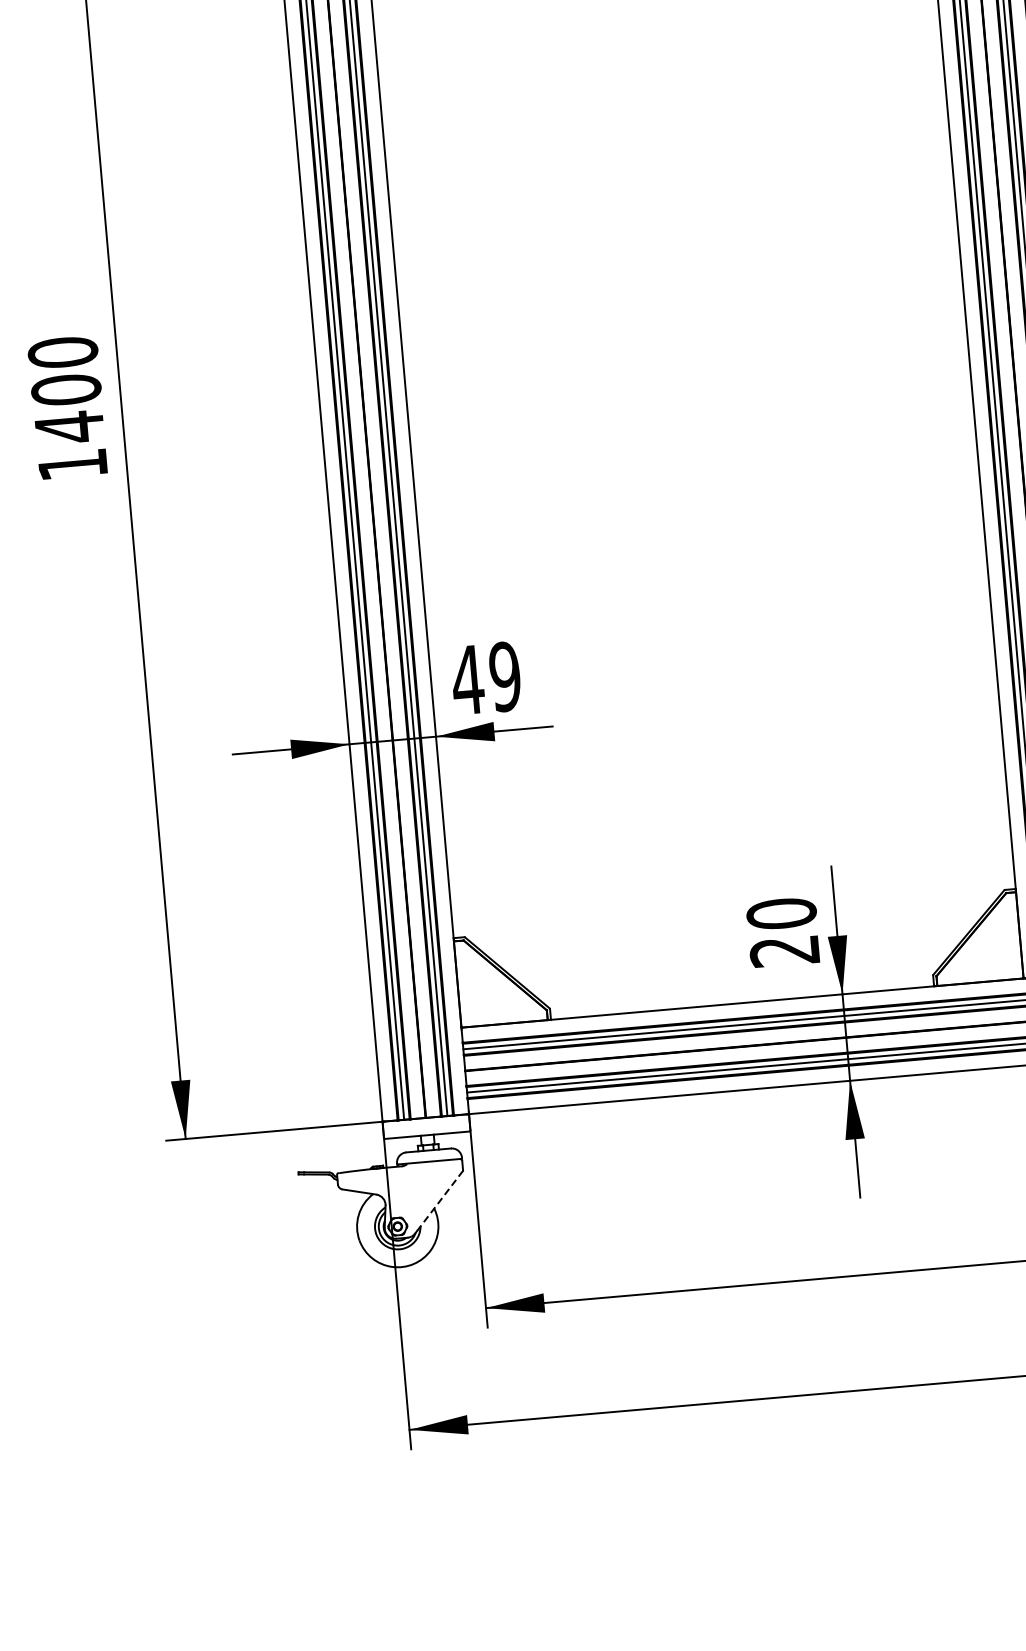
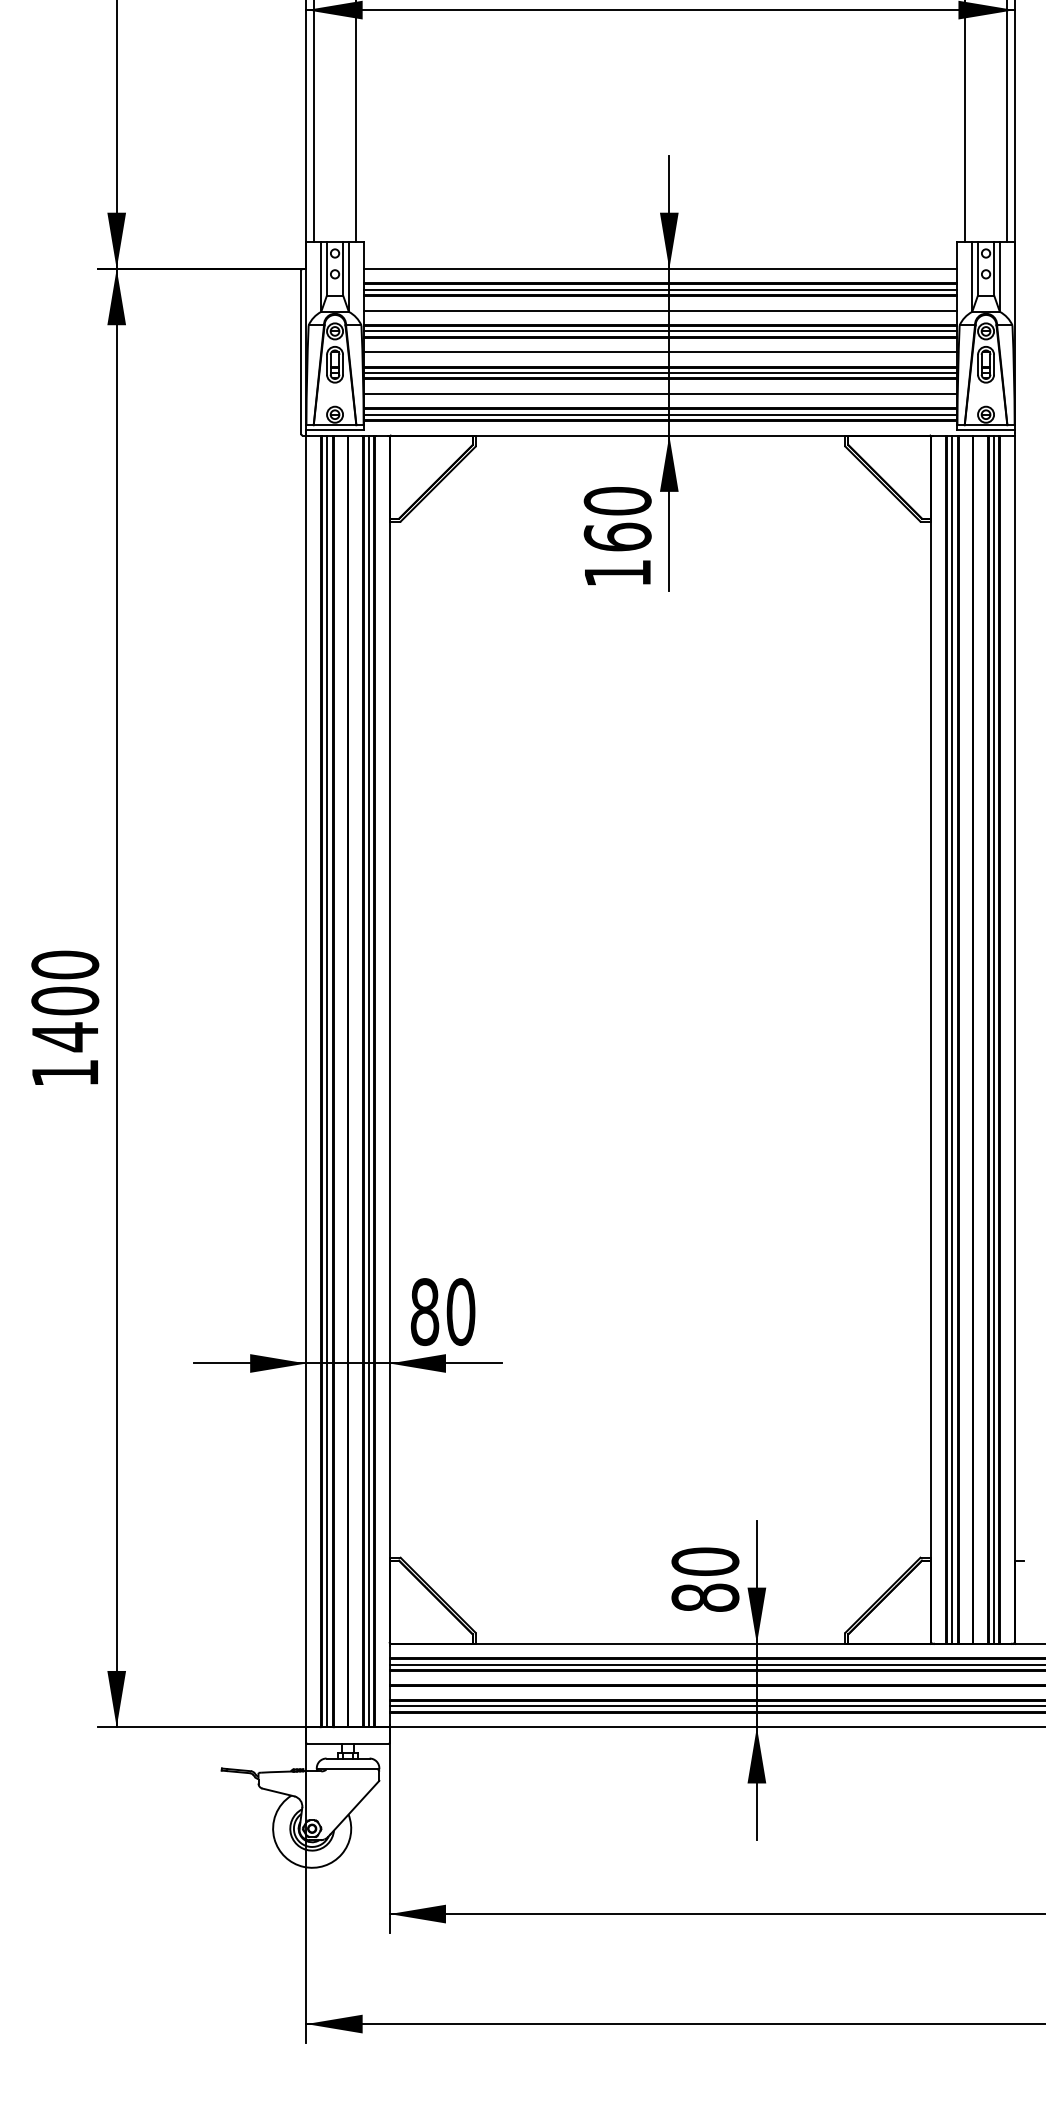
text: (486, 678) -> (442, 1312), 49 -> 80
text: (784, 950) -> (705, 1597), 20 -> 80
line: (439, 1201) -> (354, 1808), dashed -> solid

